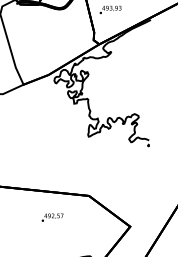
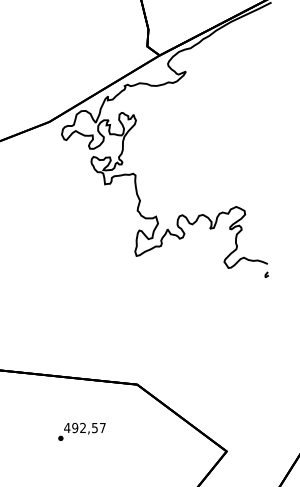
text: (52, 217) -> (81, 431), moved

